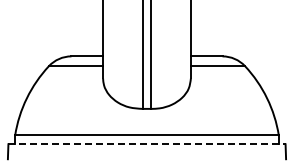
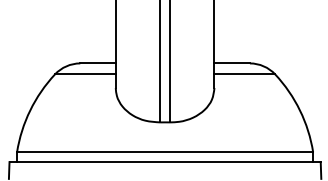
line: (147, 144) -> (165, 162), dashed -> solid

